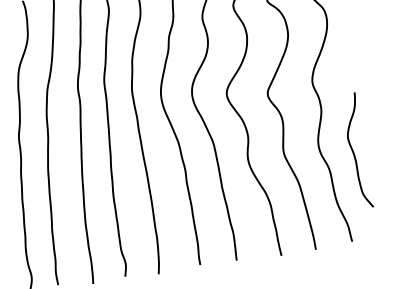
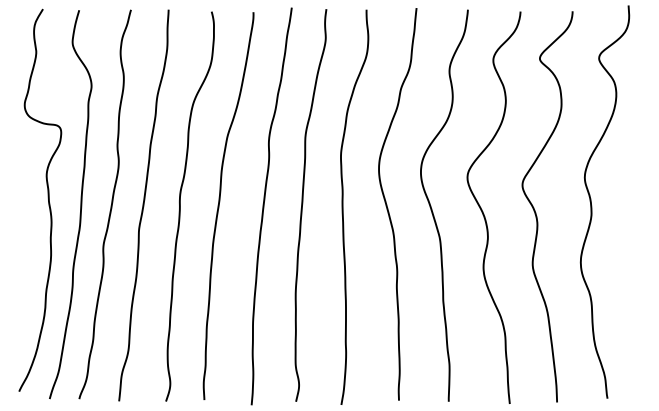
curve: (354, 152) -> (627, 279), removed

